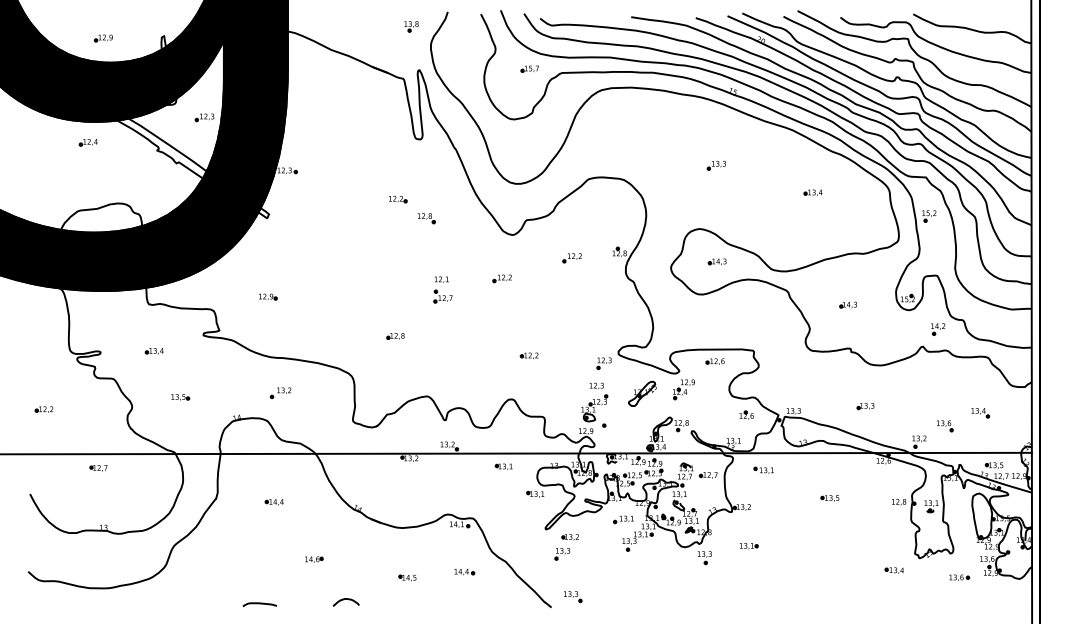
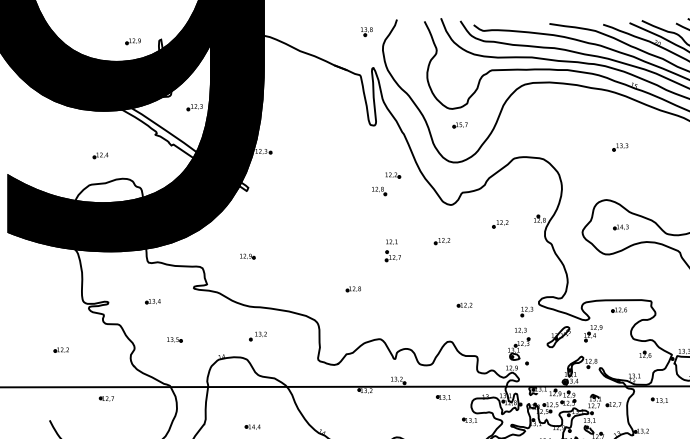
part: (102, 38) -> (132, 41), moved
part: (529, 68) -> (459, 124), moved
part: (87, 142) -> (99, 155), moved
part: (398, 199) -> (393, 175), moved

